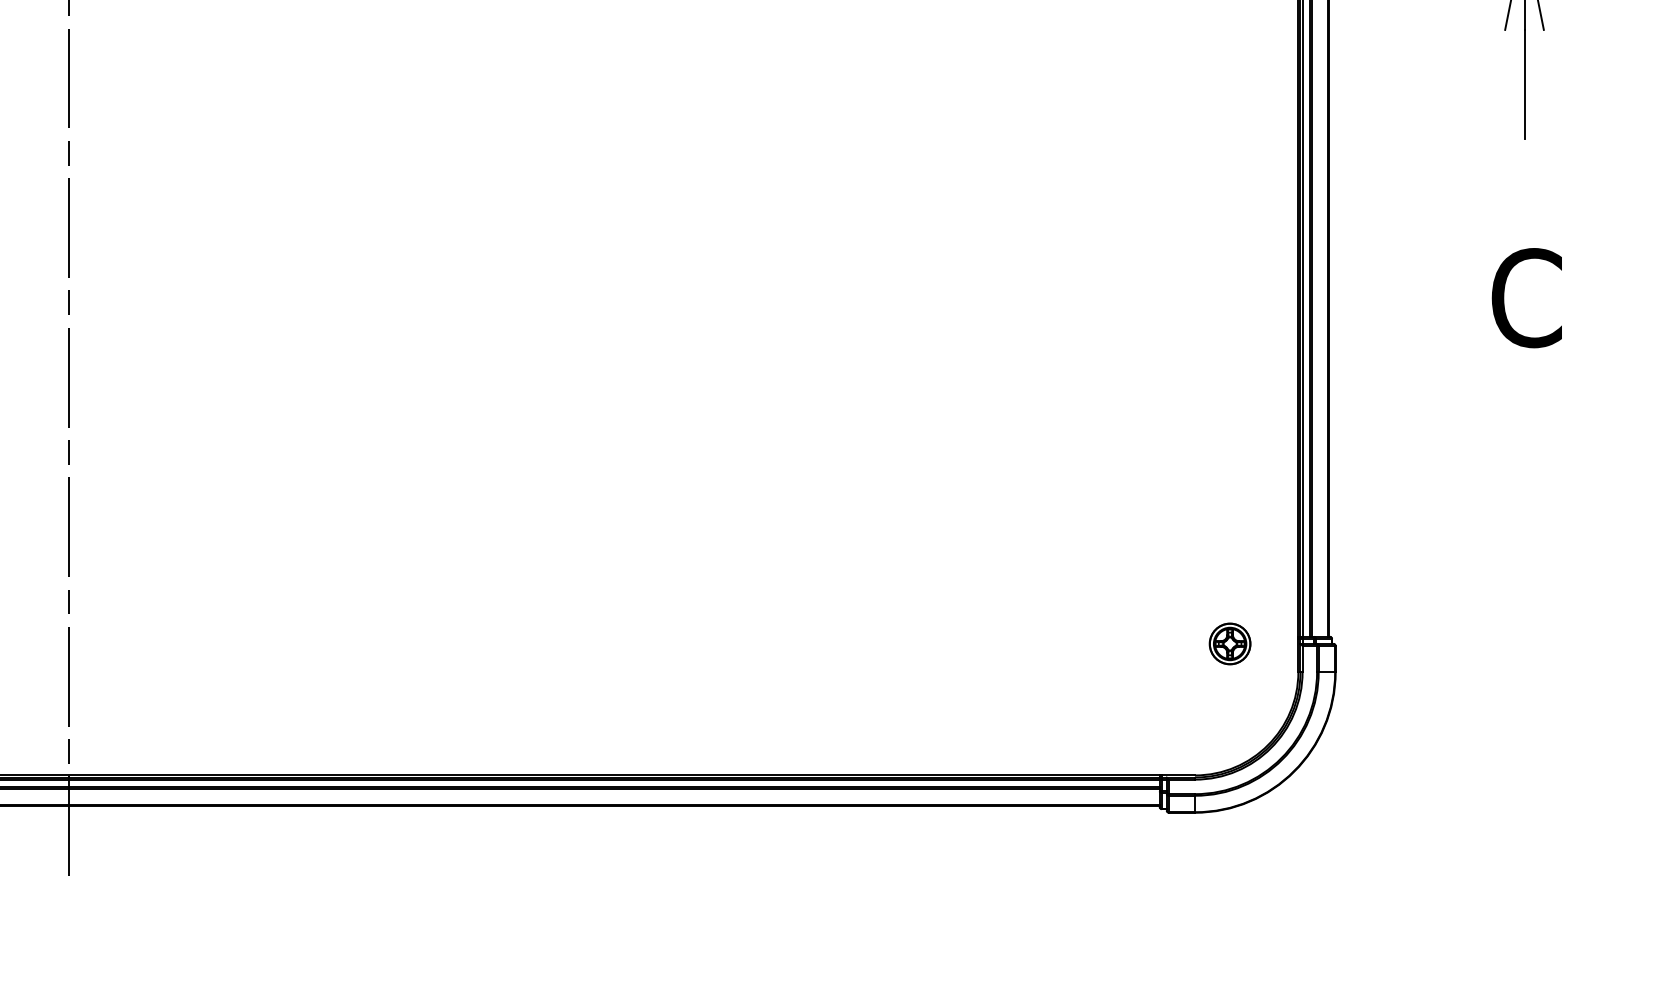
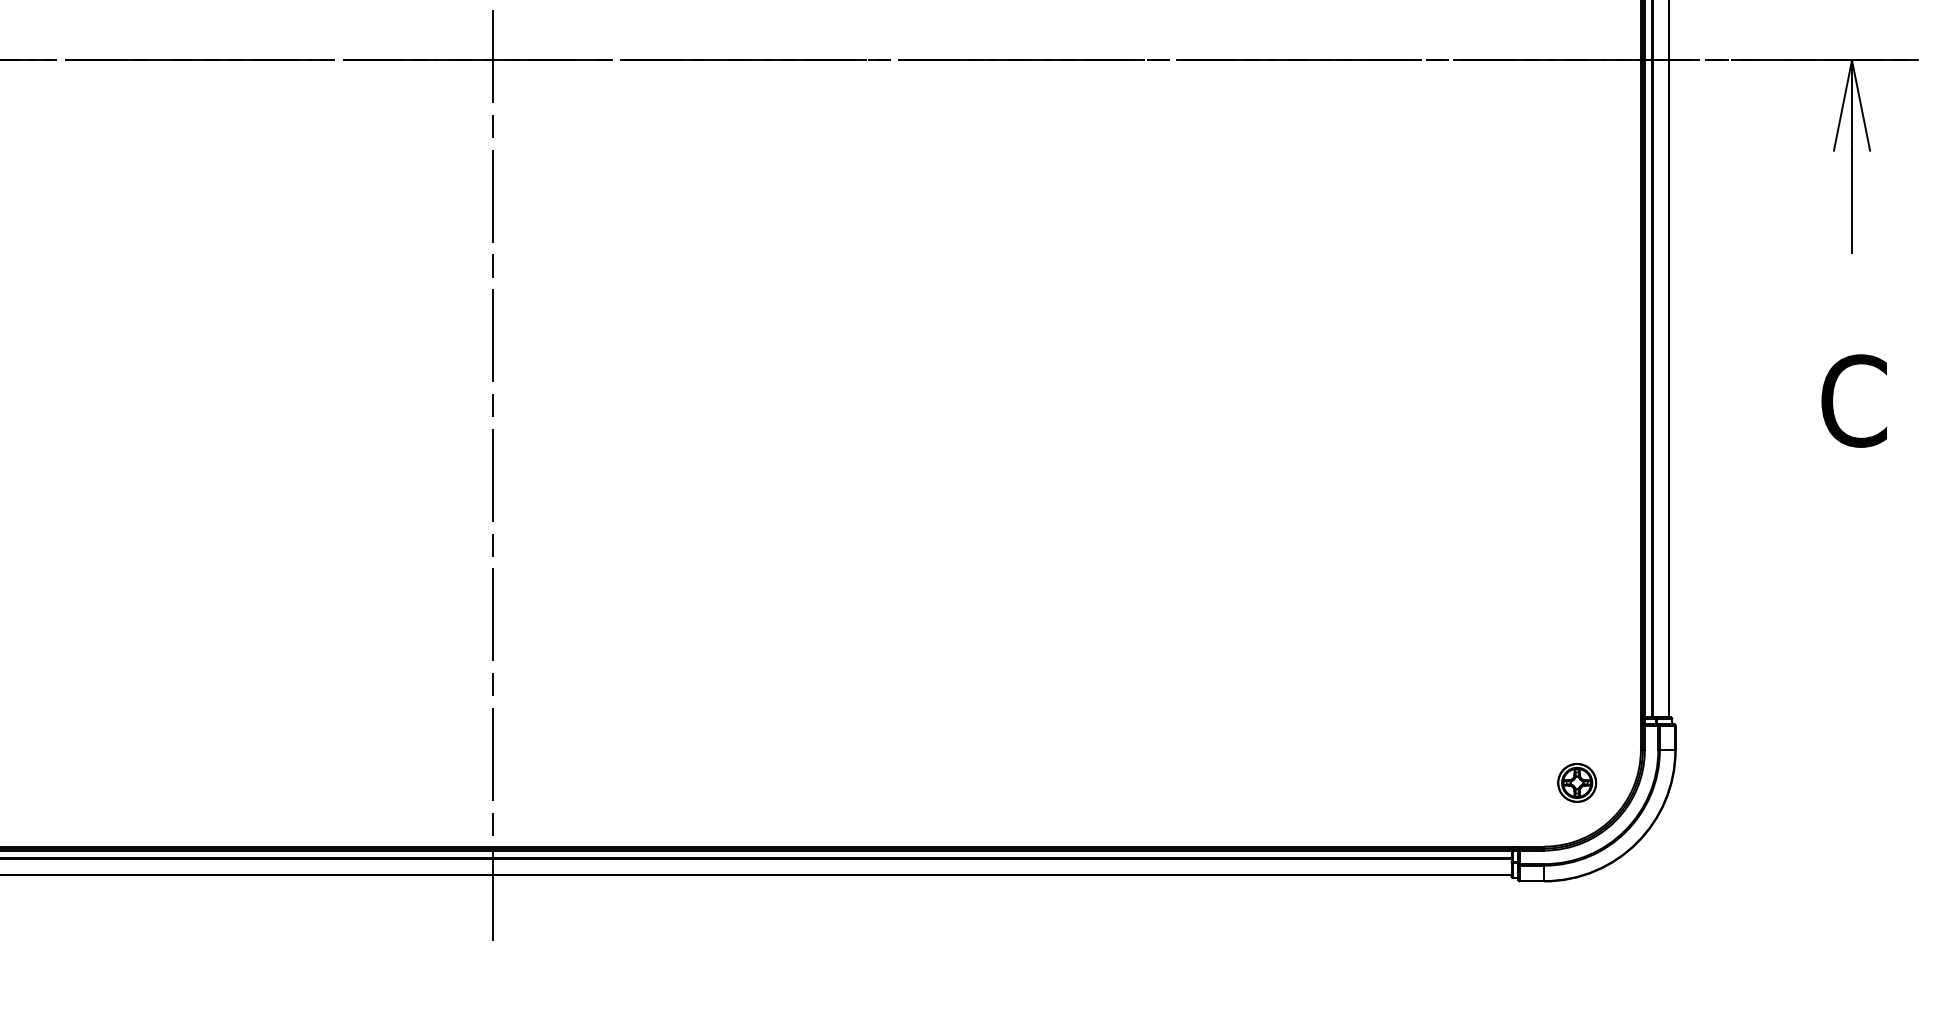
part: (1230, 643) -> (1577, 782), moved

